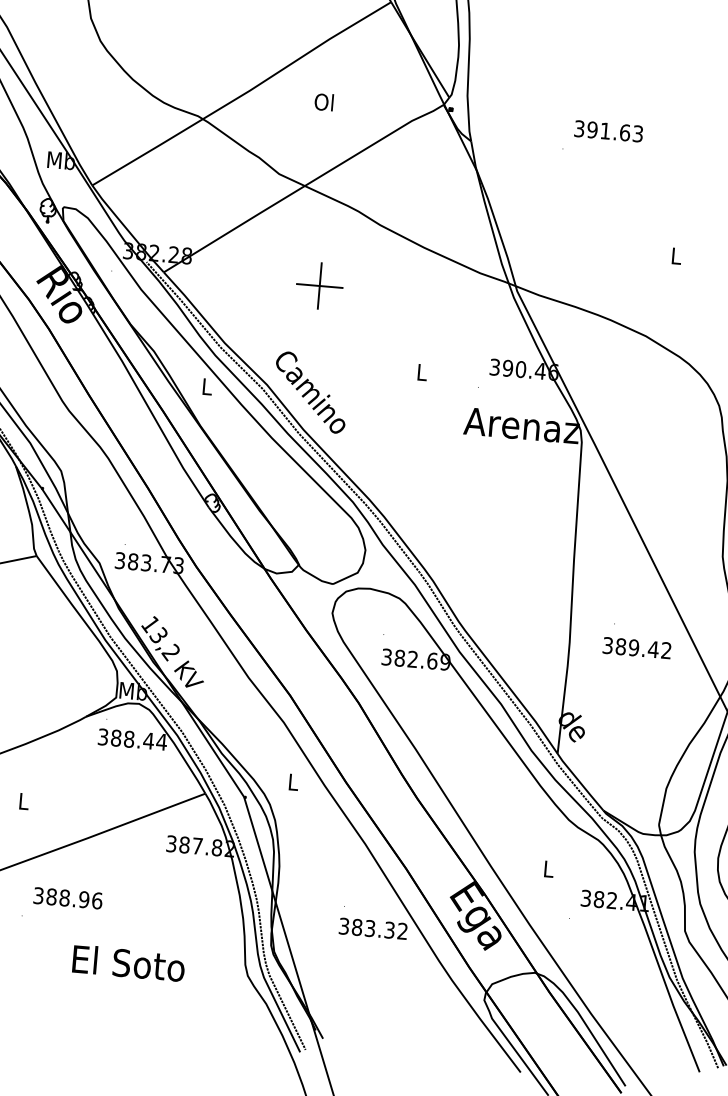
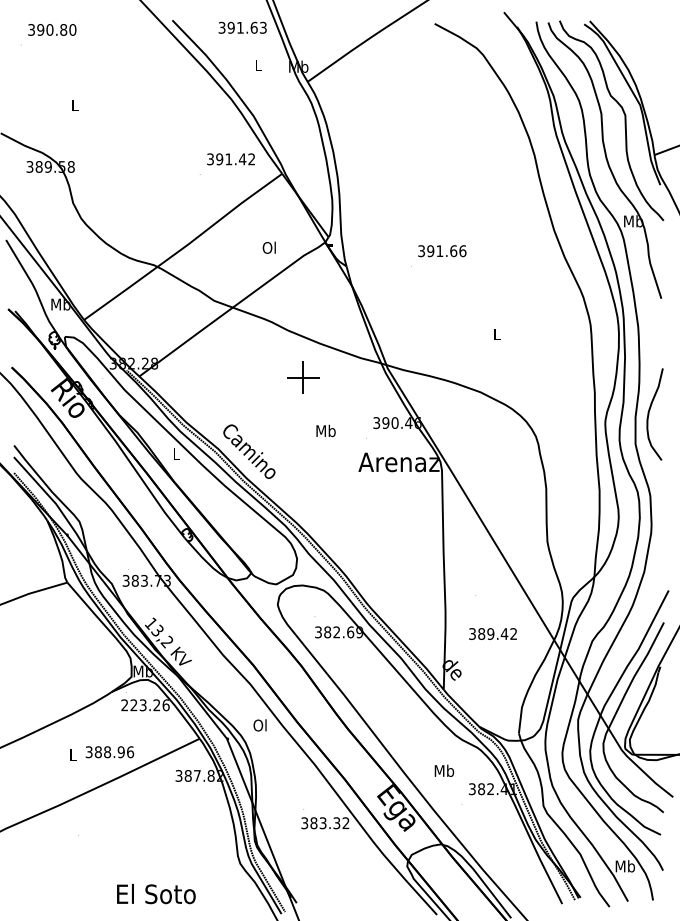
text: (323, 101) -> (268, 247), moved
text: (637, 134) -> (462, 251), 391.63 -> 391.66
part: (320, 285) -> (303, 377), moved
text: (421, 371) -> (325, 430), L -> Mb
text: (636, 647) -> (492, 633), moved
text: (132, 739) -> (145, 705), 388.44 -> 223.26
text: (291, 782) -> (259, 725), L -> Ol
text: (548, 868) -> (444, 770), L -> Mb
text: (67, 898) -> (109, 752), moved
text: (129, 962) -> (156, 893), moved

